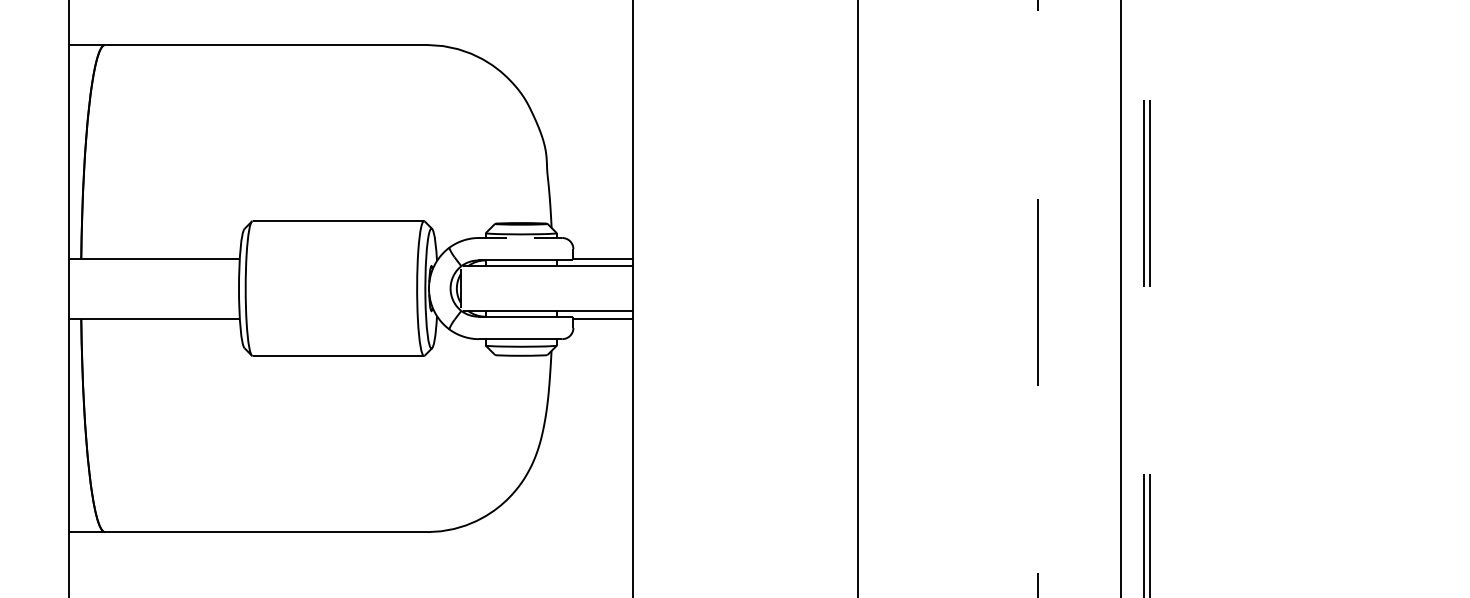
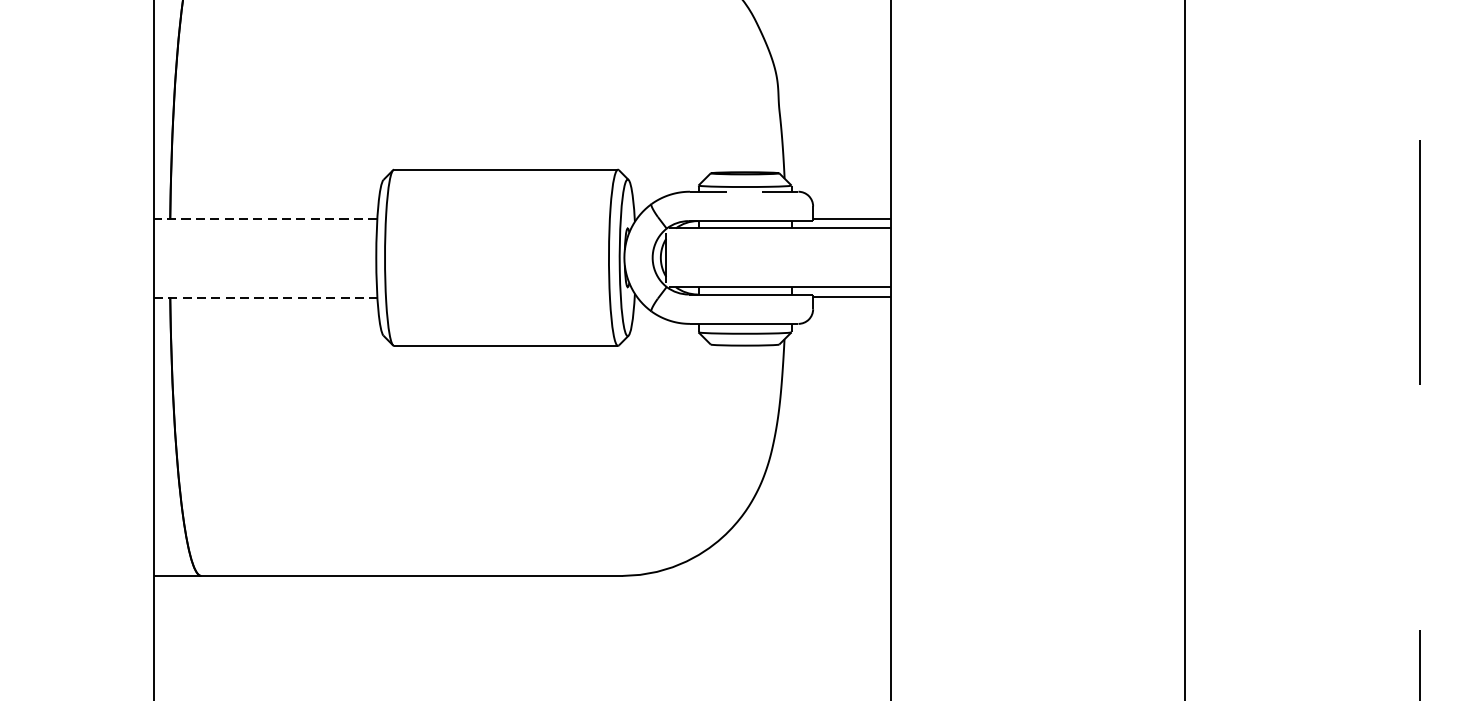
line: (154, 259) -> (265, 219), solid -> dashed
line: (154, 319) -> (265, 298), solid -> dashed

